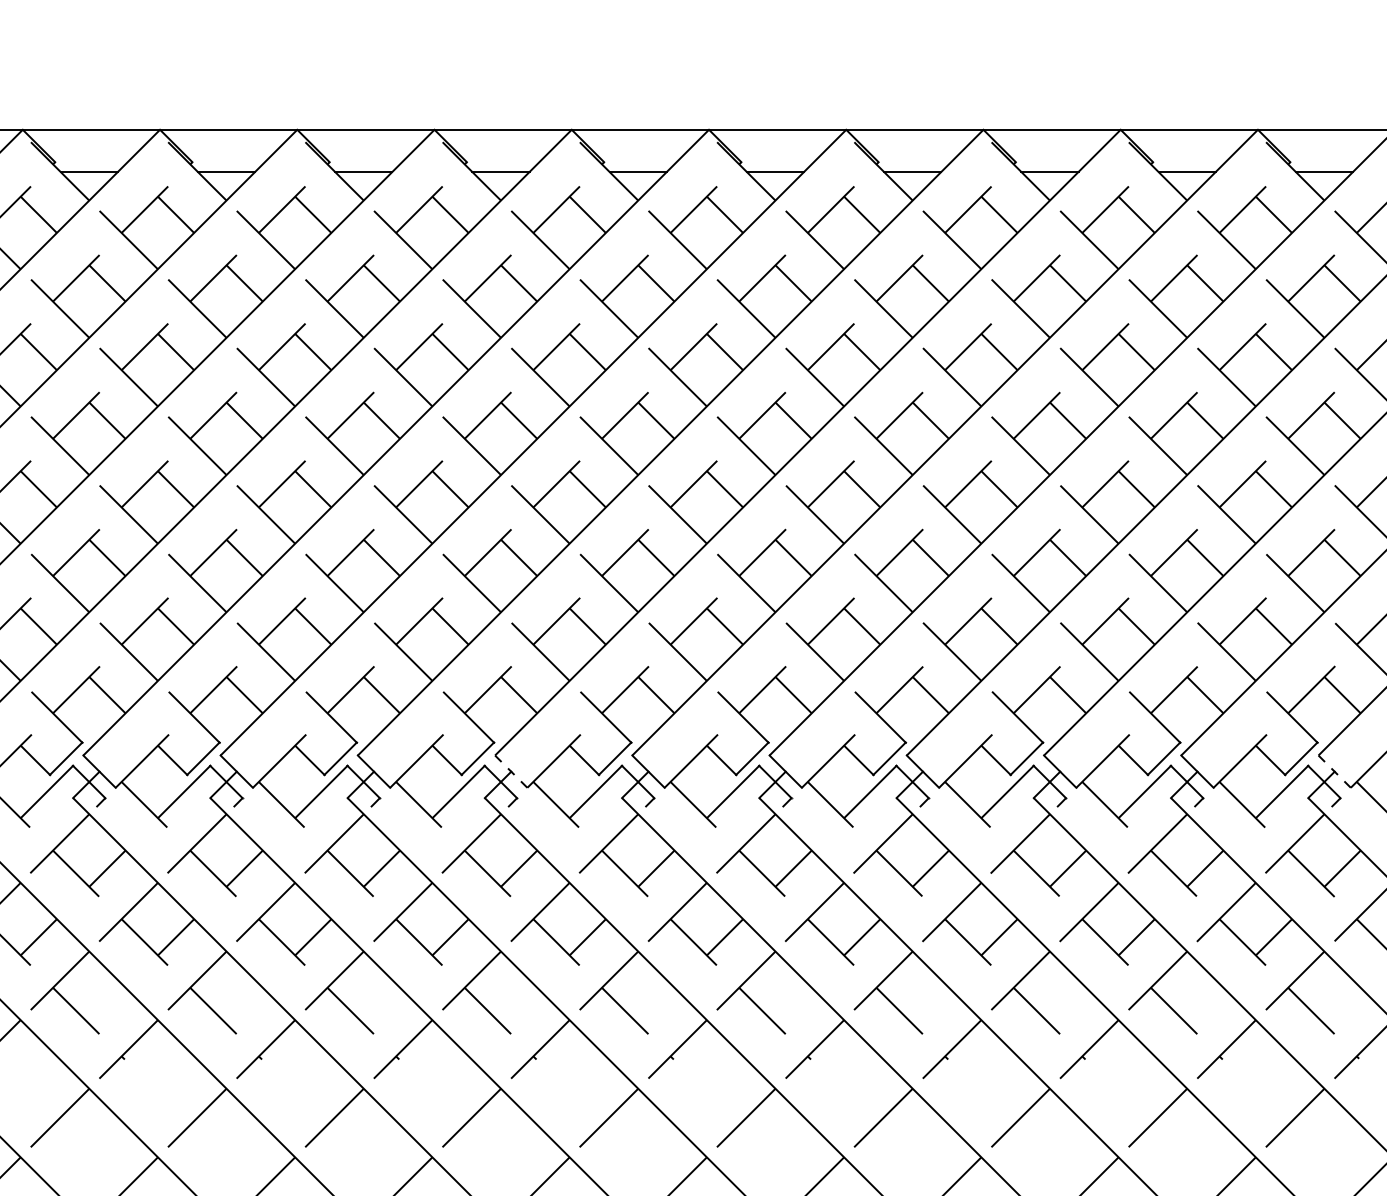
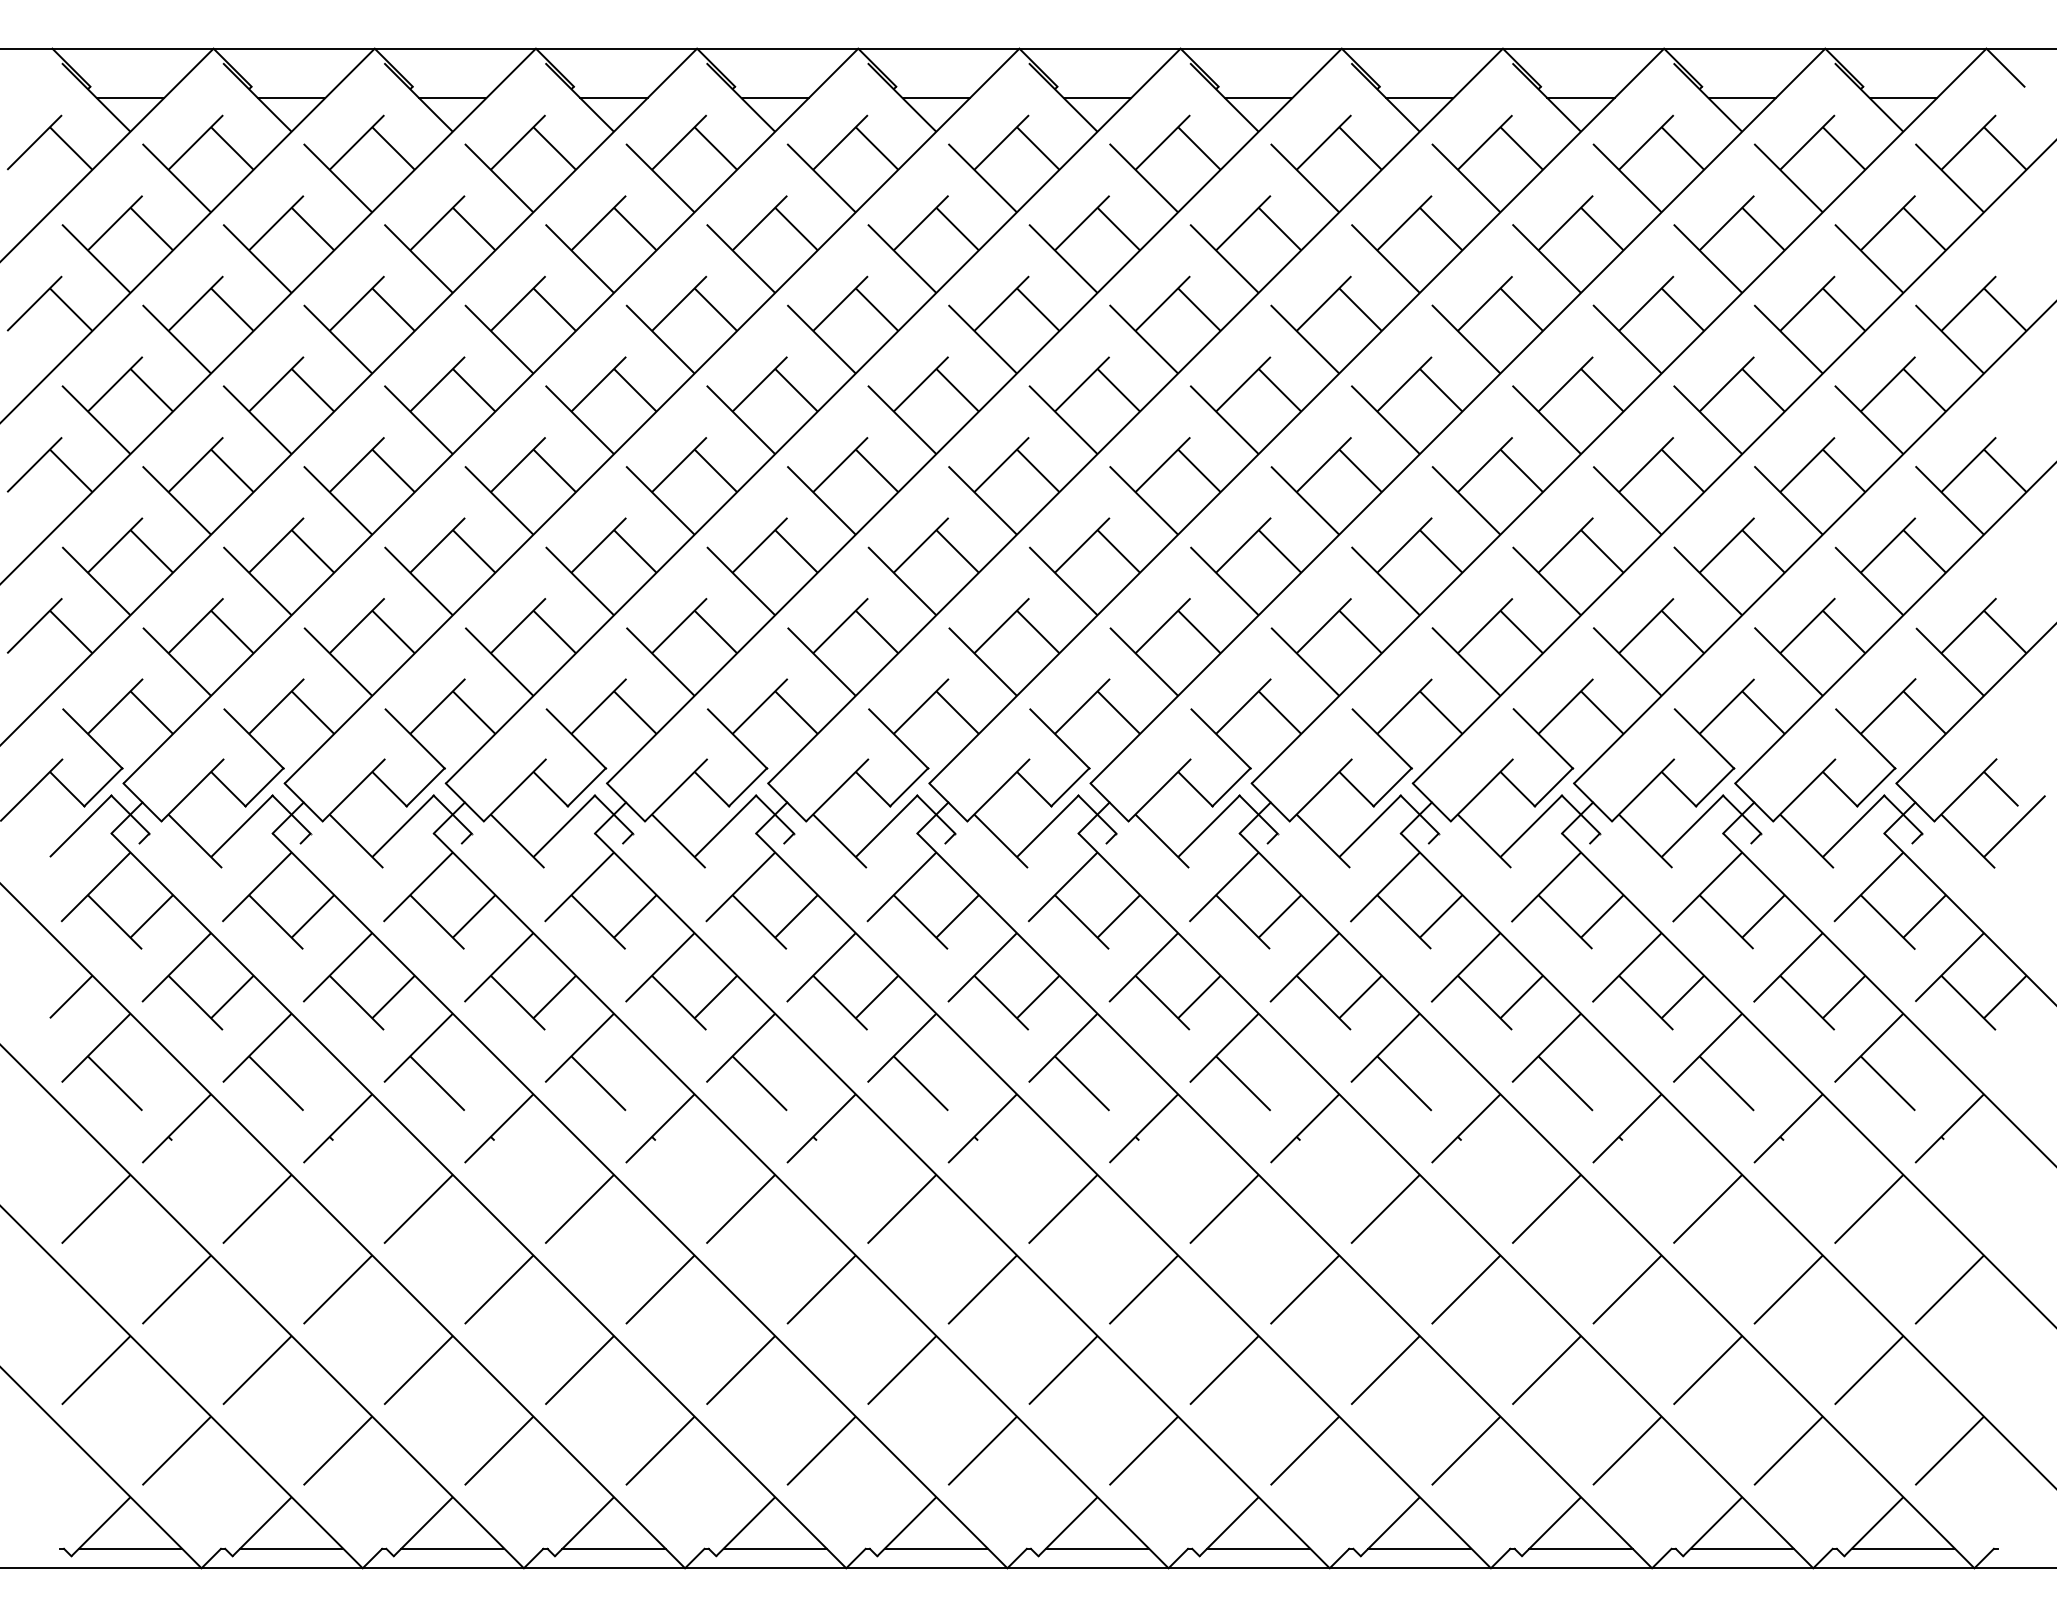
line: (511, 771) -> (948, 802), dashed -> solid
line: (1334, 771) -> (1915, 802), dashed -> solid

